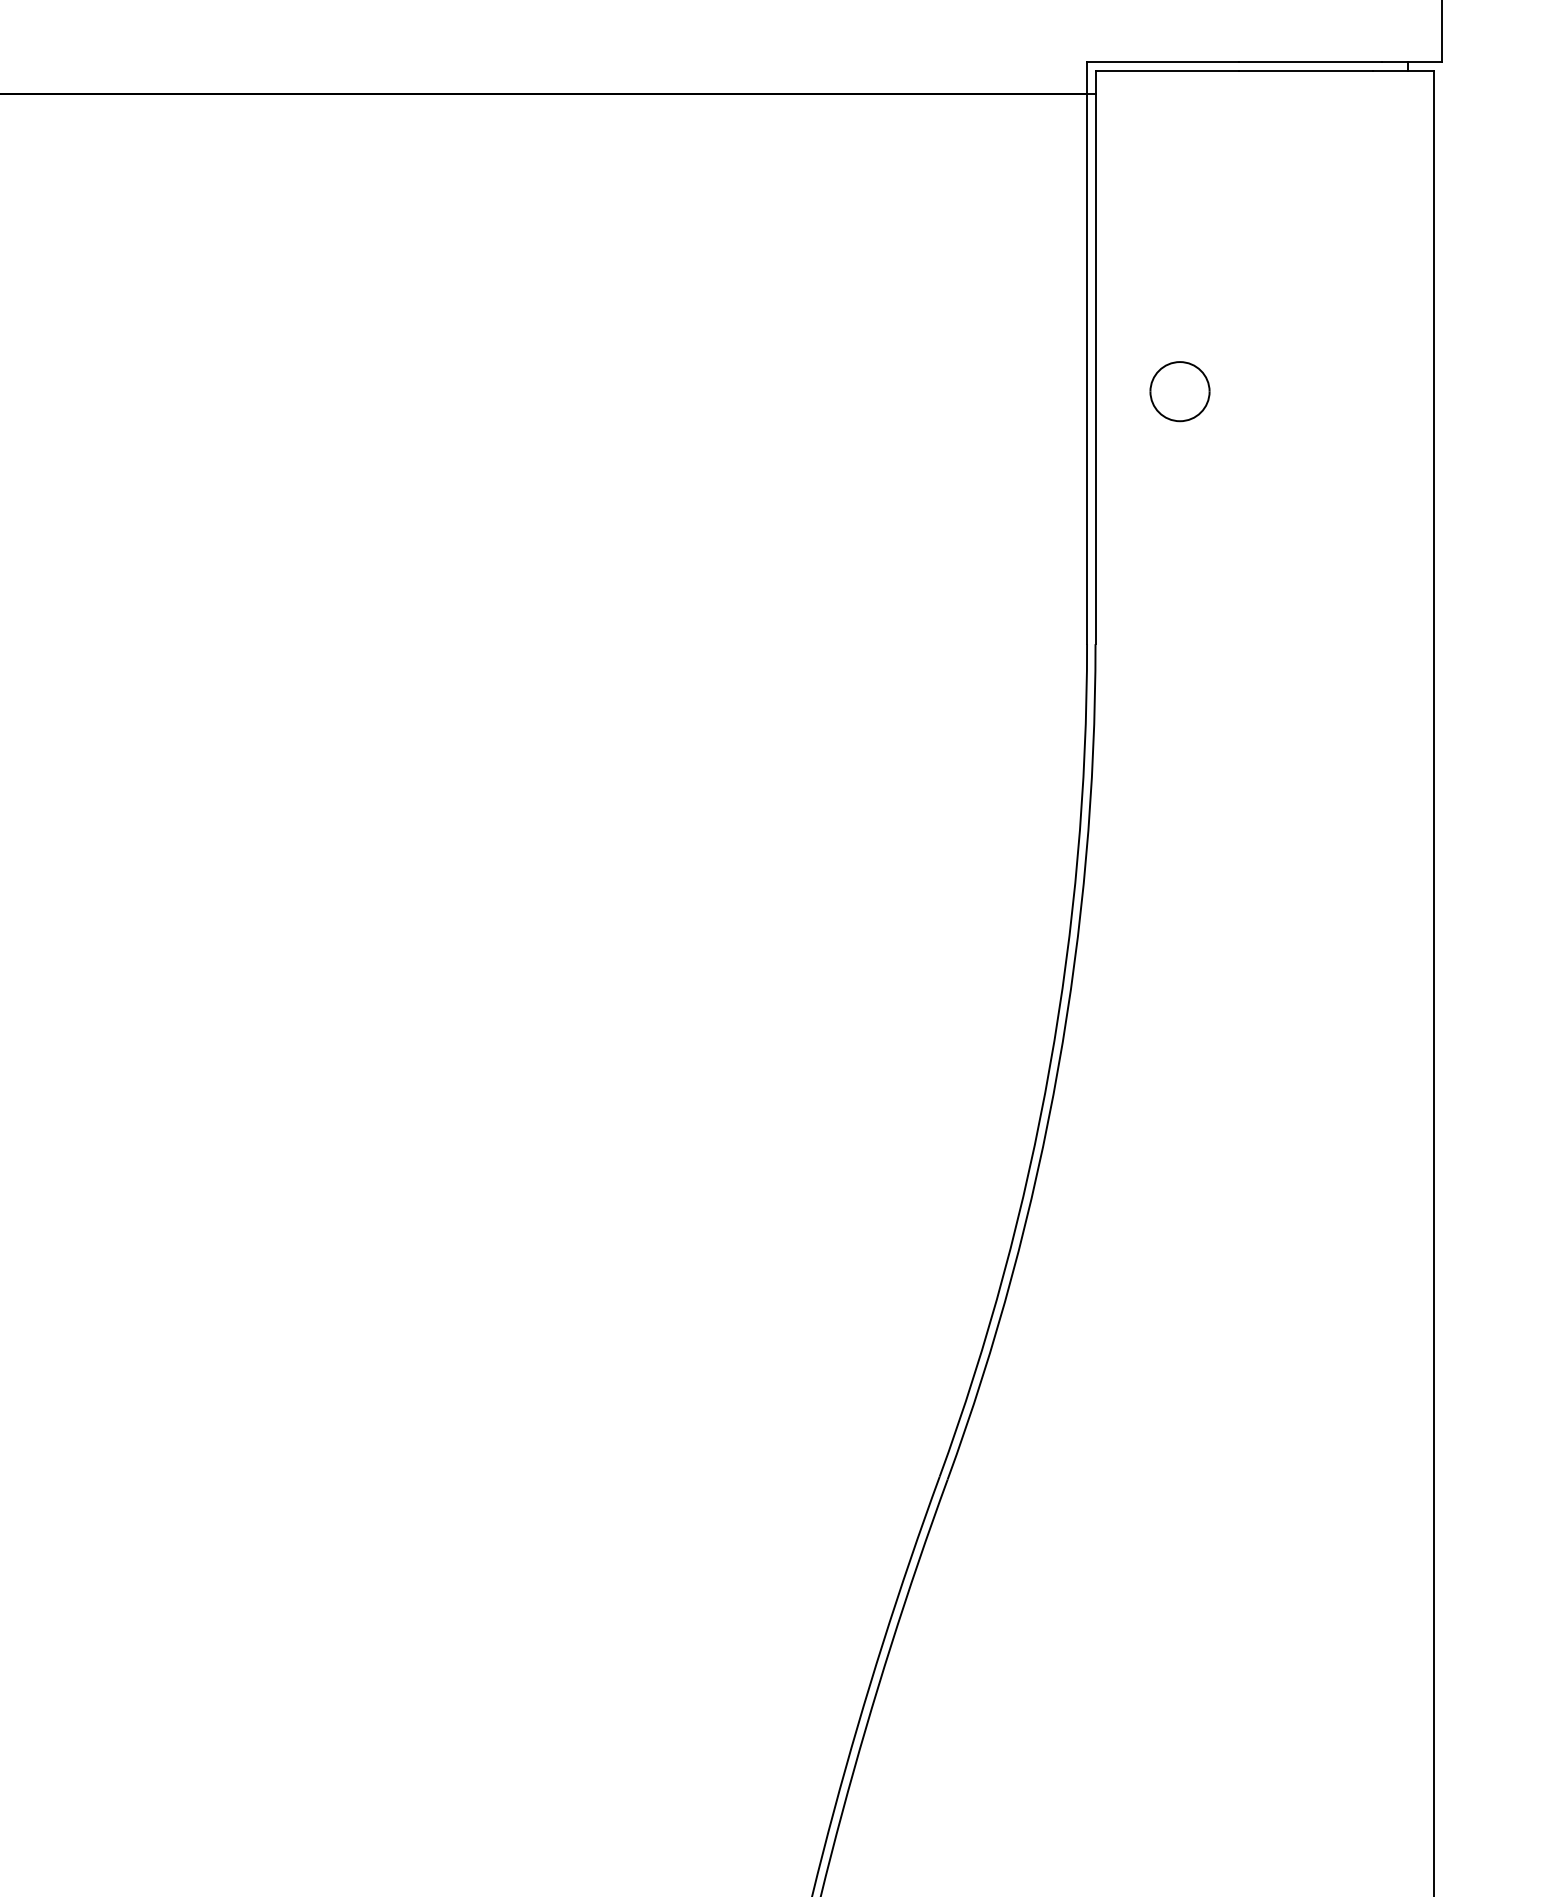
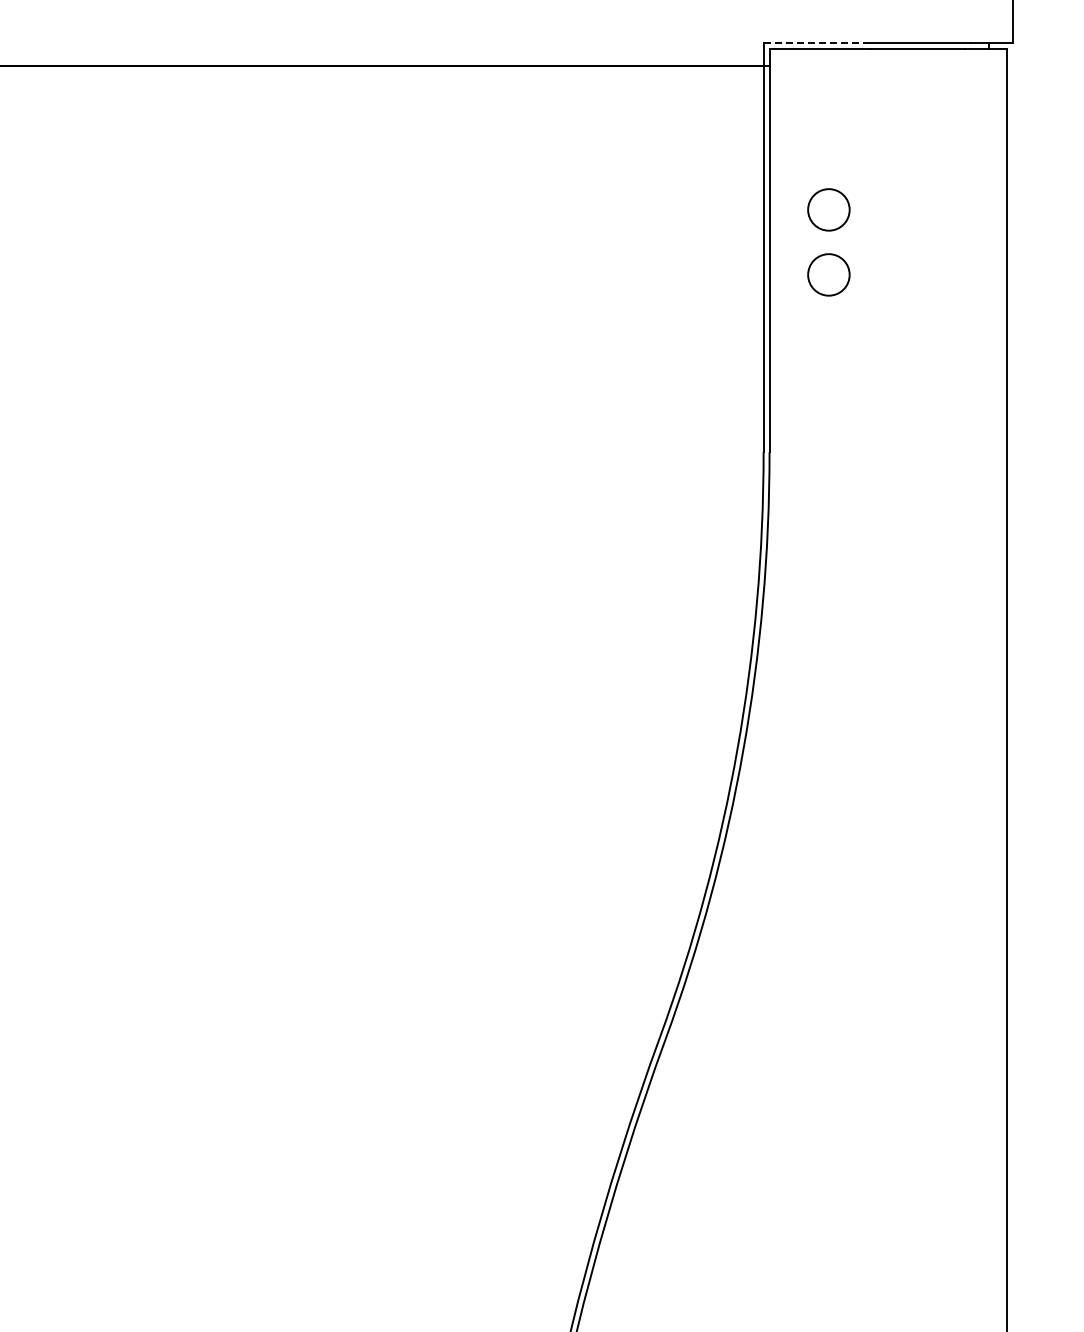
line: (1163, 62) -> (817, 43), solid -> dashed
part: (1179, 298) -> (828, 209), added

